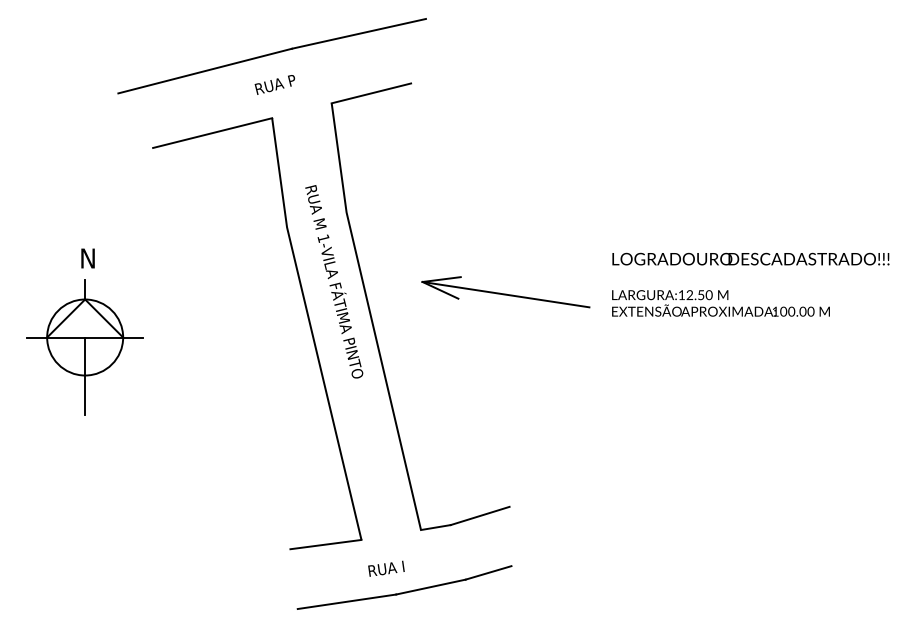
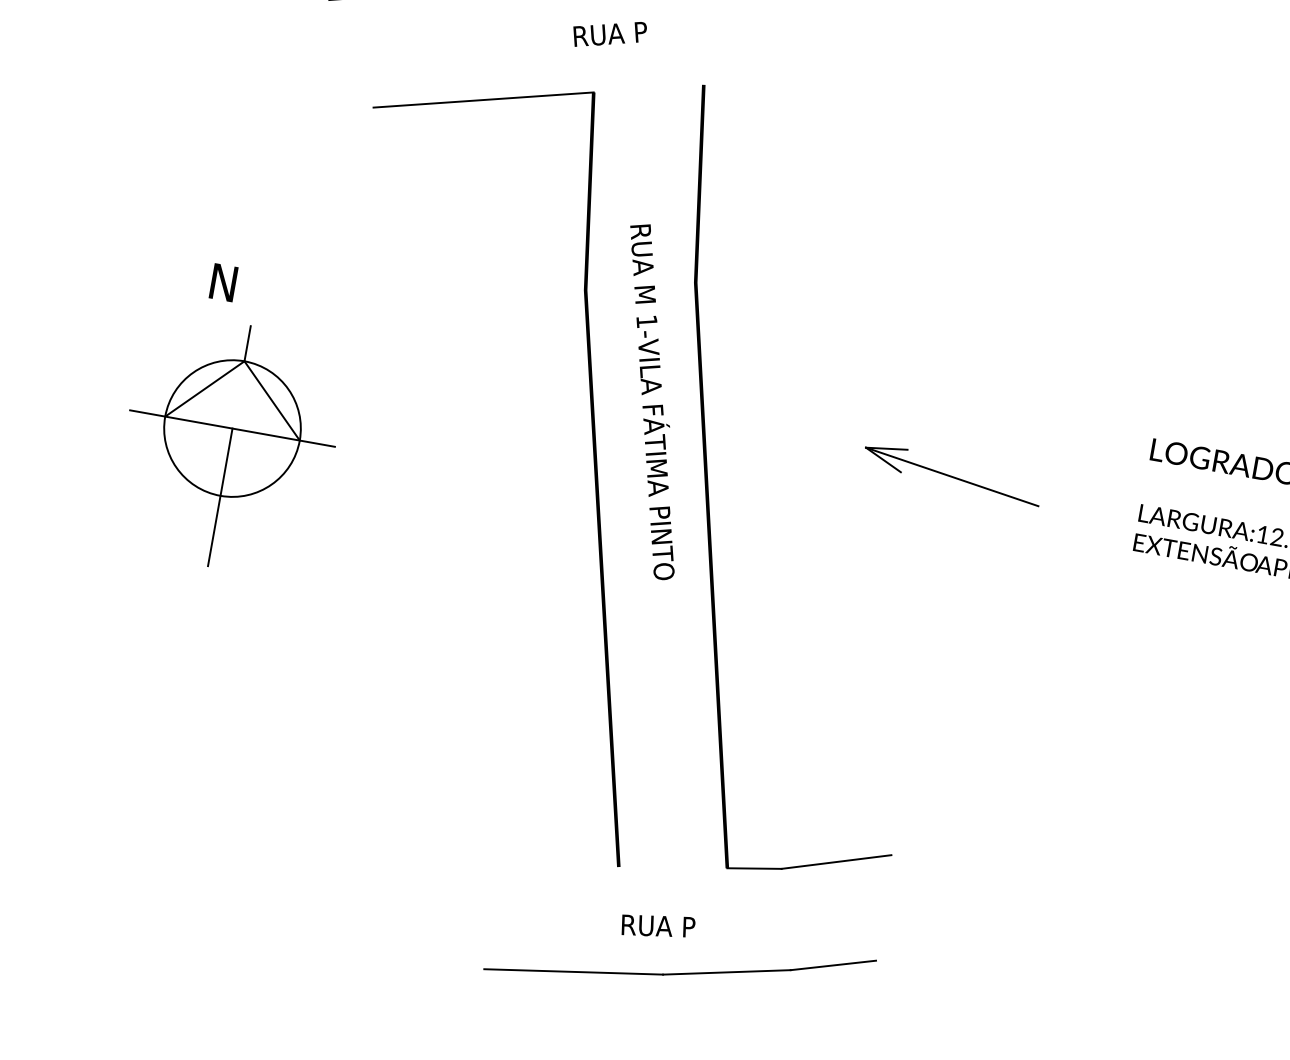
line: (371, 93) -> (777, 80), removed
part: (505, 292) -> (951, 474), size x0.6
part: (84, 347) -> (228, 446), moved
line: (325, 544) -> (553, 863), removed
text: (405, 563) -> (689, 922), RUA I -> RUA P

